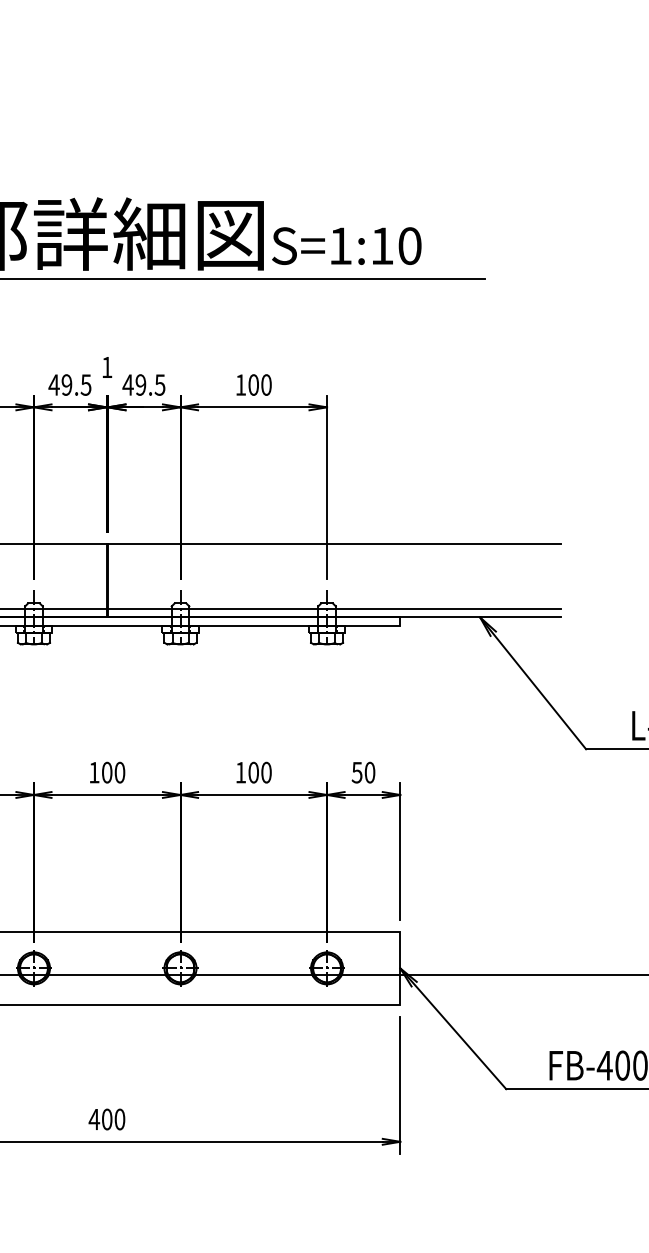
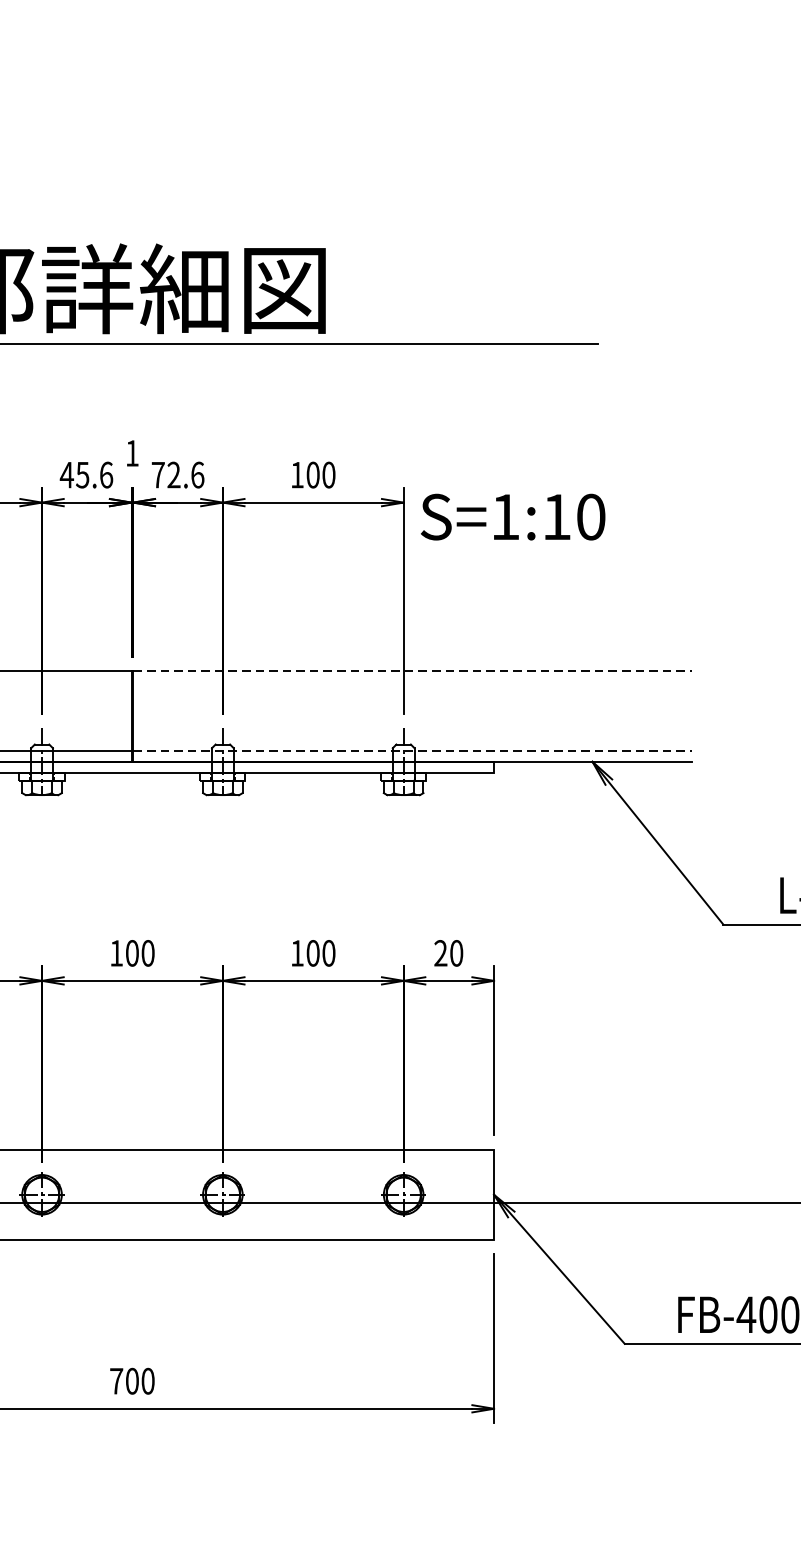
text: (346, 245) -> (512, 516), moved
text: (76, 384) -> (94, 474), 49.5 -> 45.6
text: (143, 384) -> (177, 474), 49.5 -> 72.6
line: (334, 544) -> (412, 671), solid -> dashed
line: (334, 608) -> (412, 750), solid -> dashed
text: (356, 772) -> (439, 953), 50 -> 20
text: (94, 1119) -> (116, 1381), 400 -> 700

